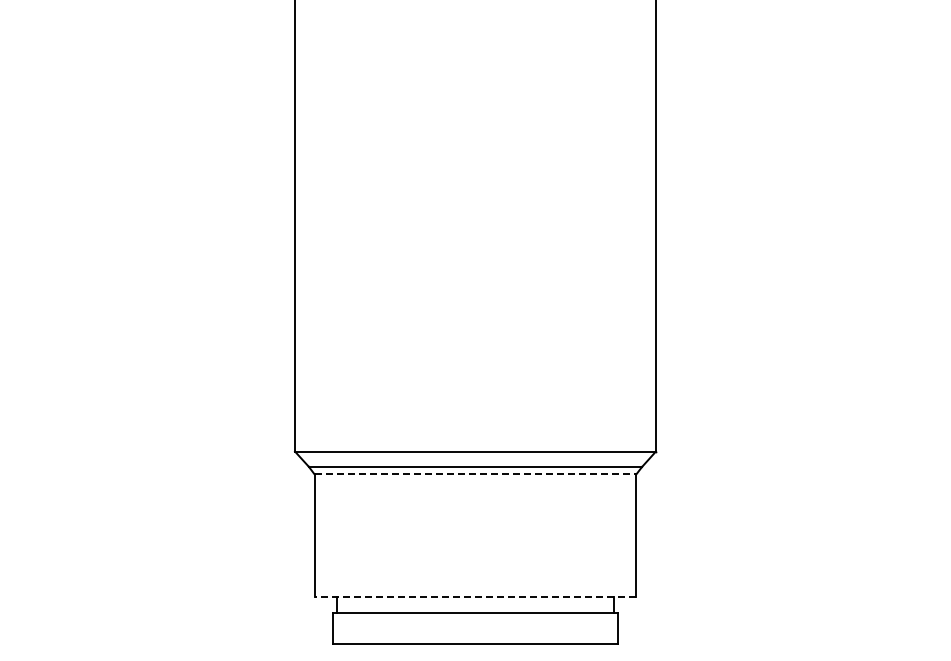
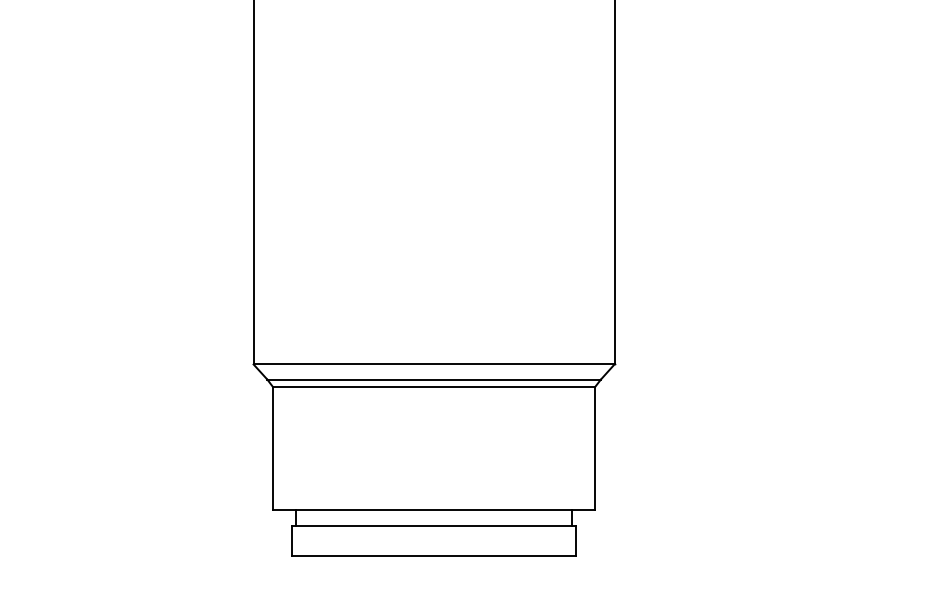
line: (475, 474) -> (434, 387), dashed -> solid
line: (475, 597) -> (434, 510), dashed -> solid

